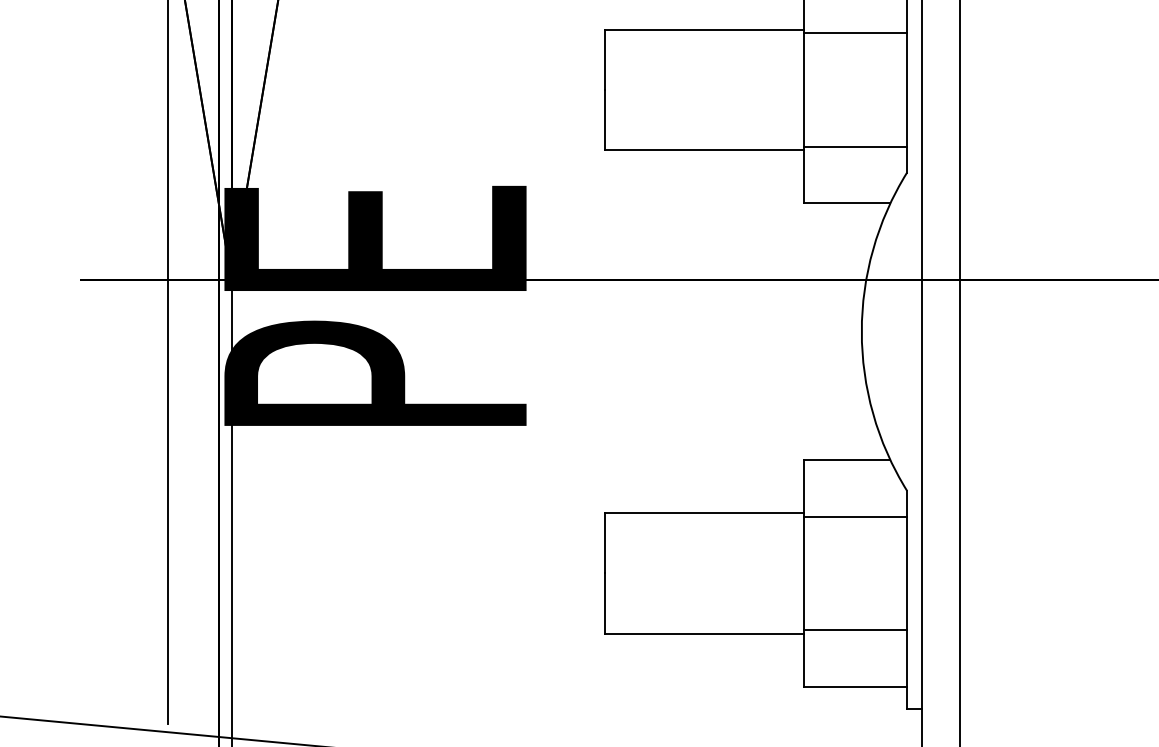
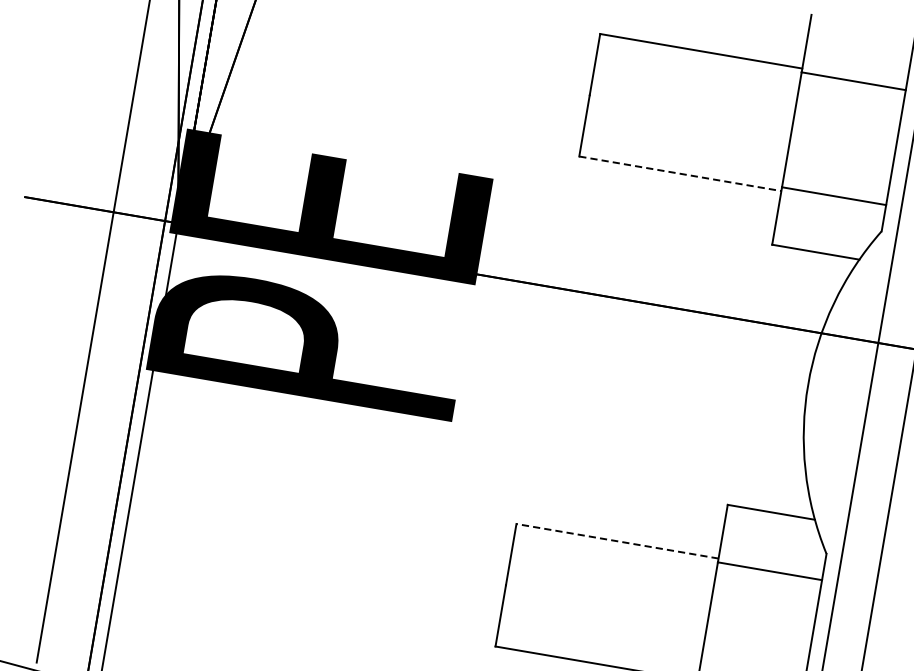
line: (704, 150) -> (680, 173), solid -> dashed
line: (704, 513) -> (617, 541), solid -> dashed

